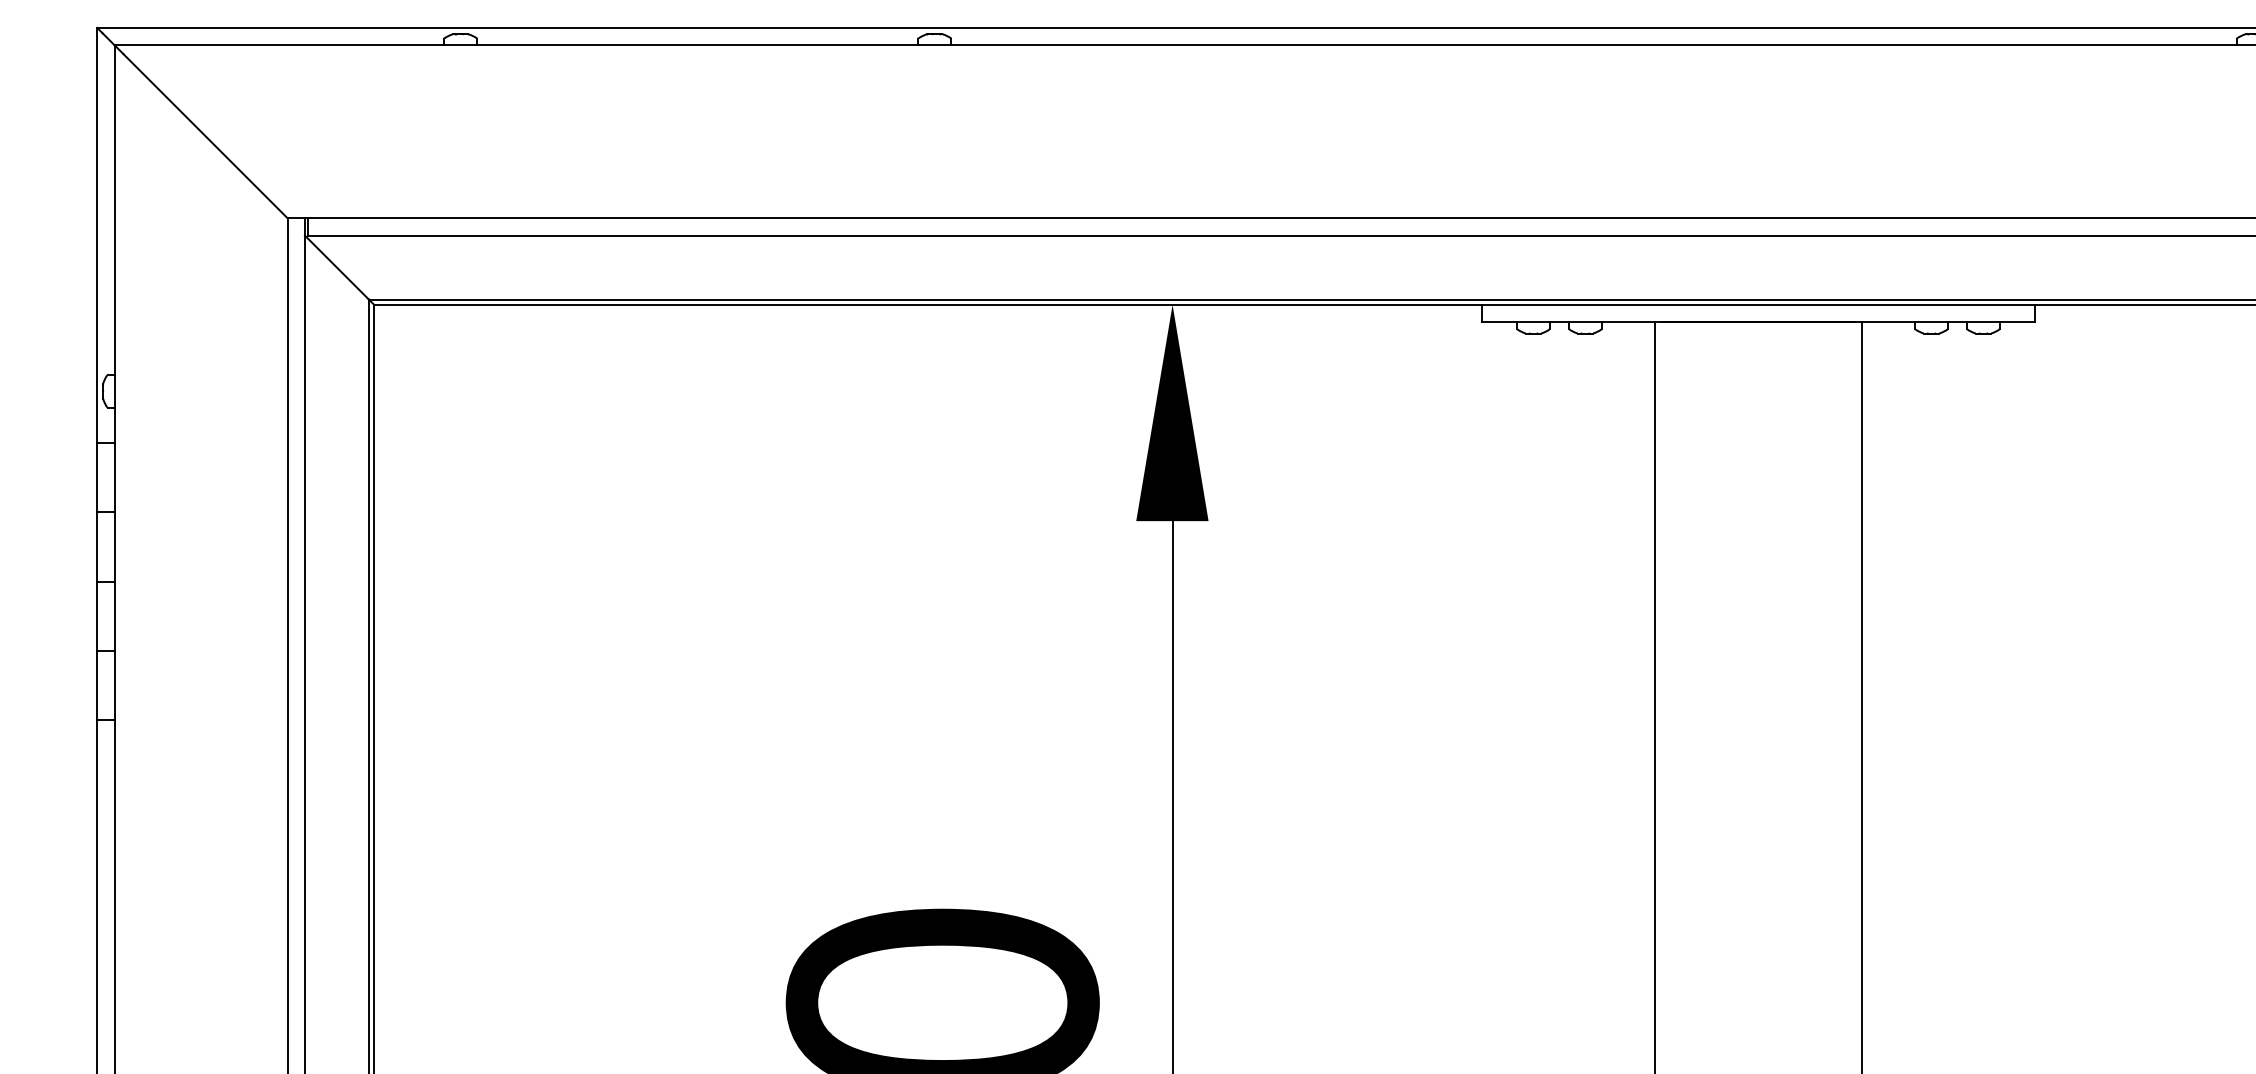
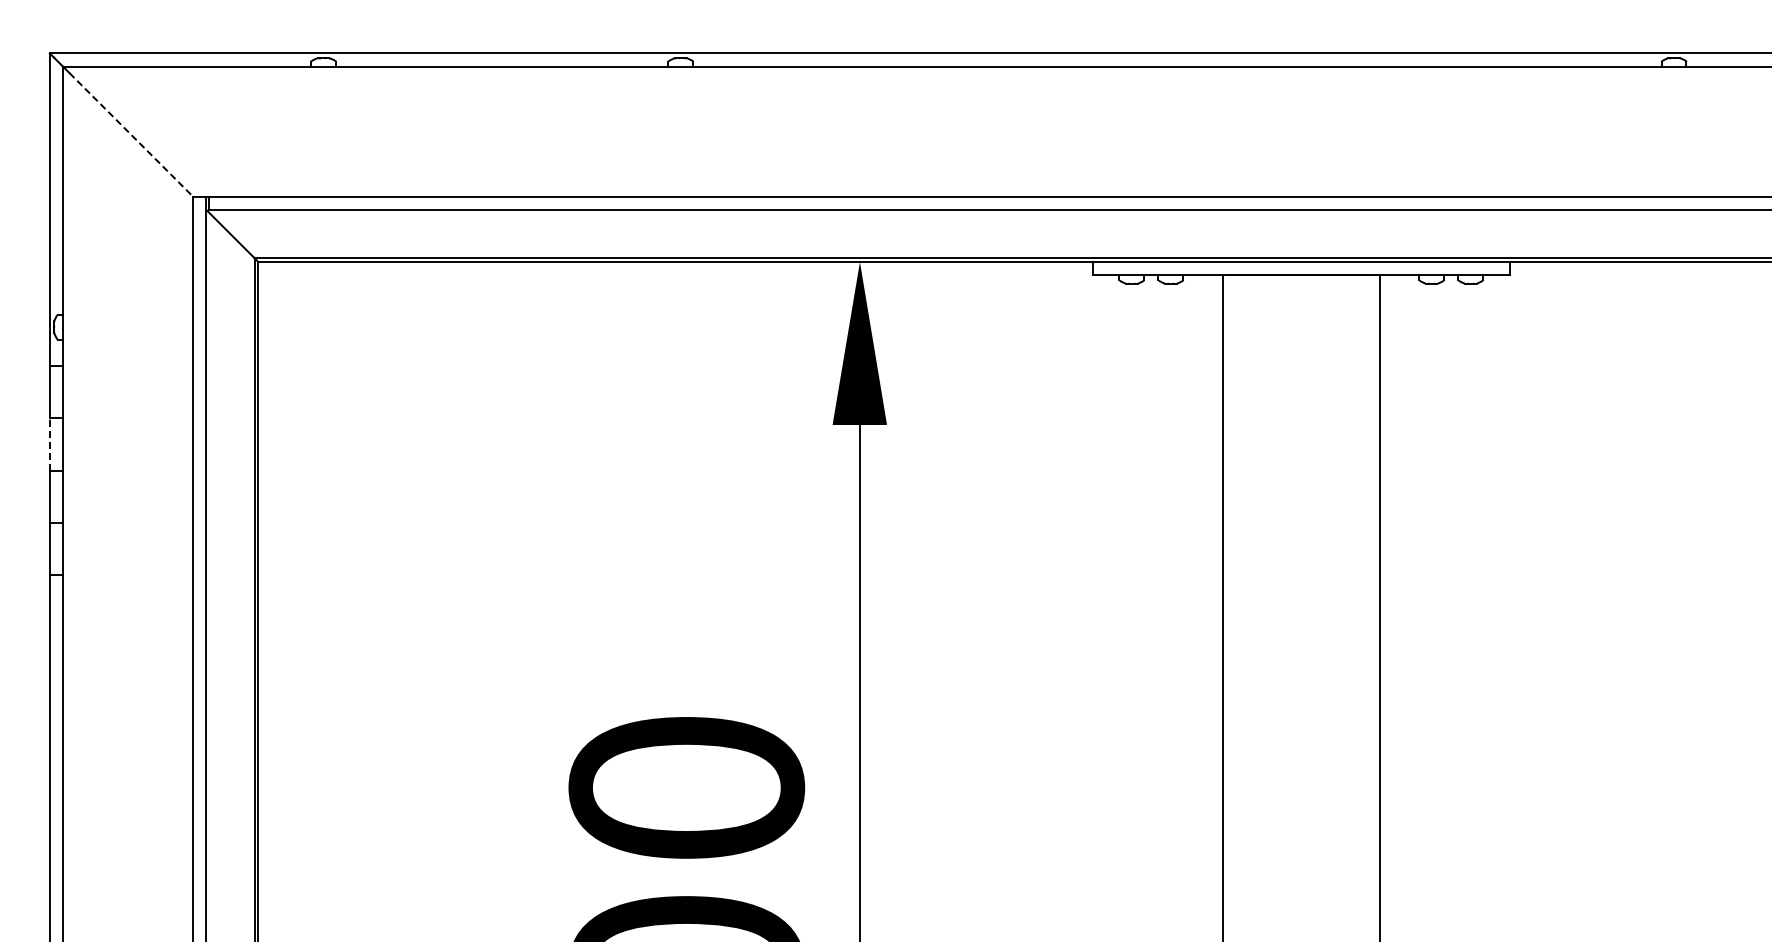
line: (205, 135) -> (131, 134), solid -> dashed
line: (96, 547) -> (49, 444), solid -> dashed

